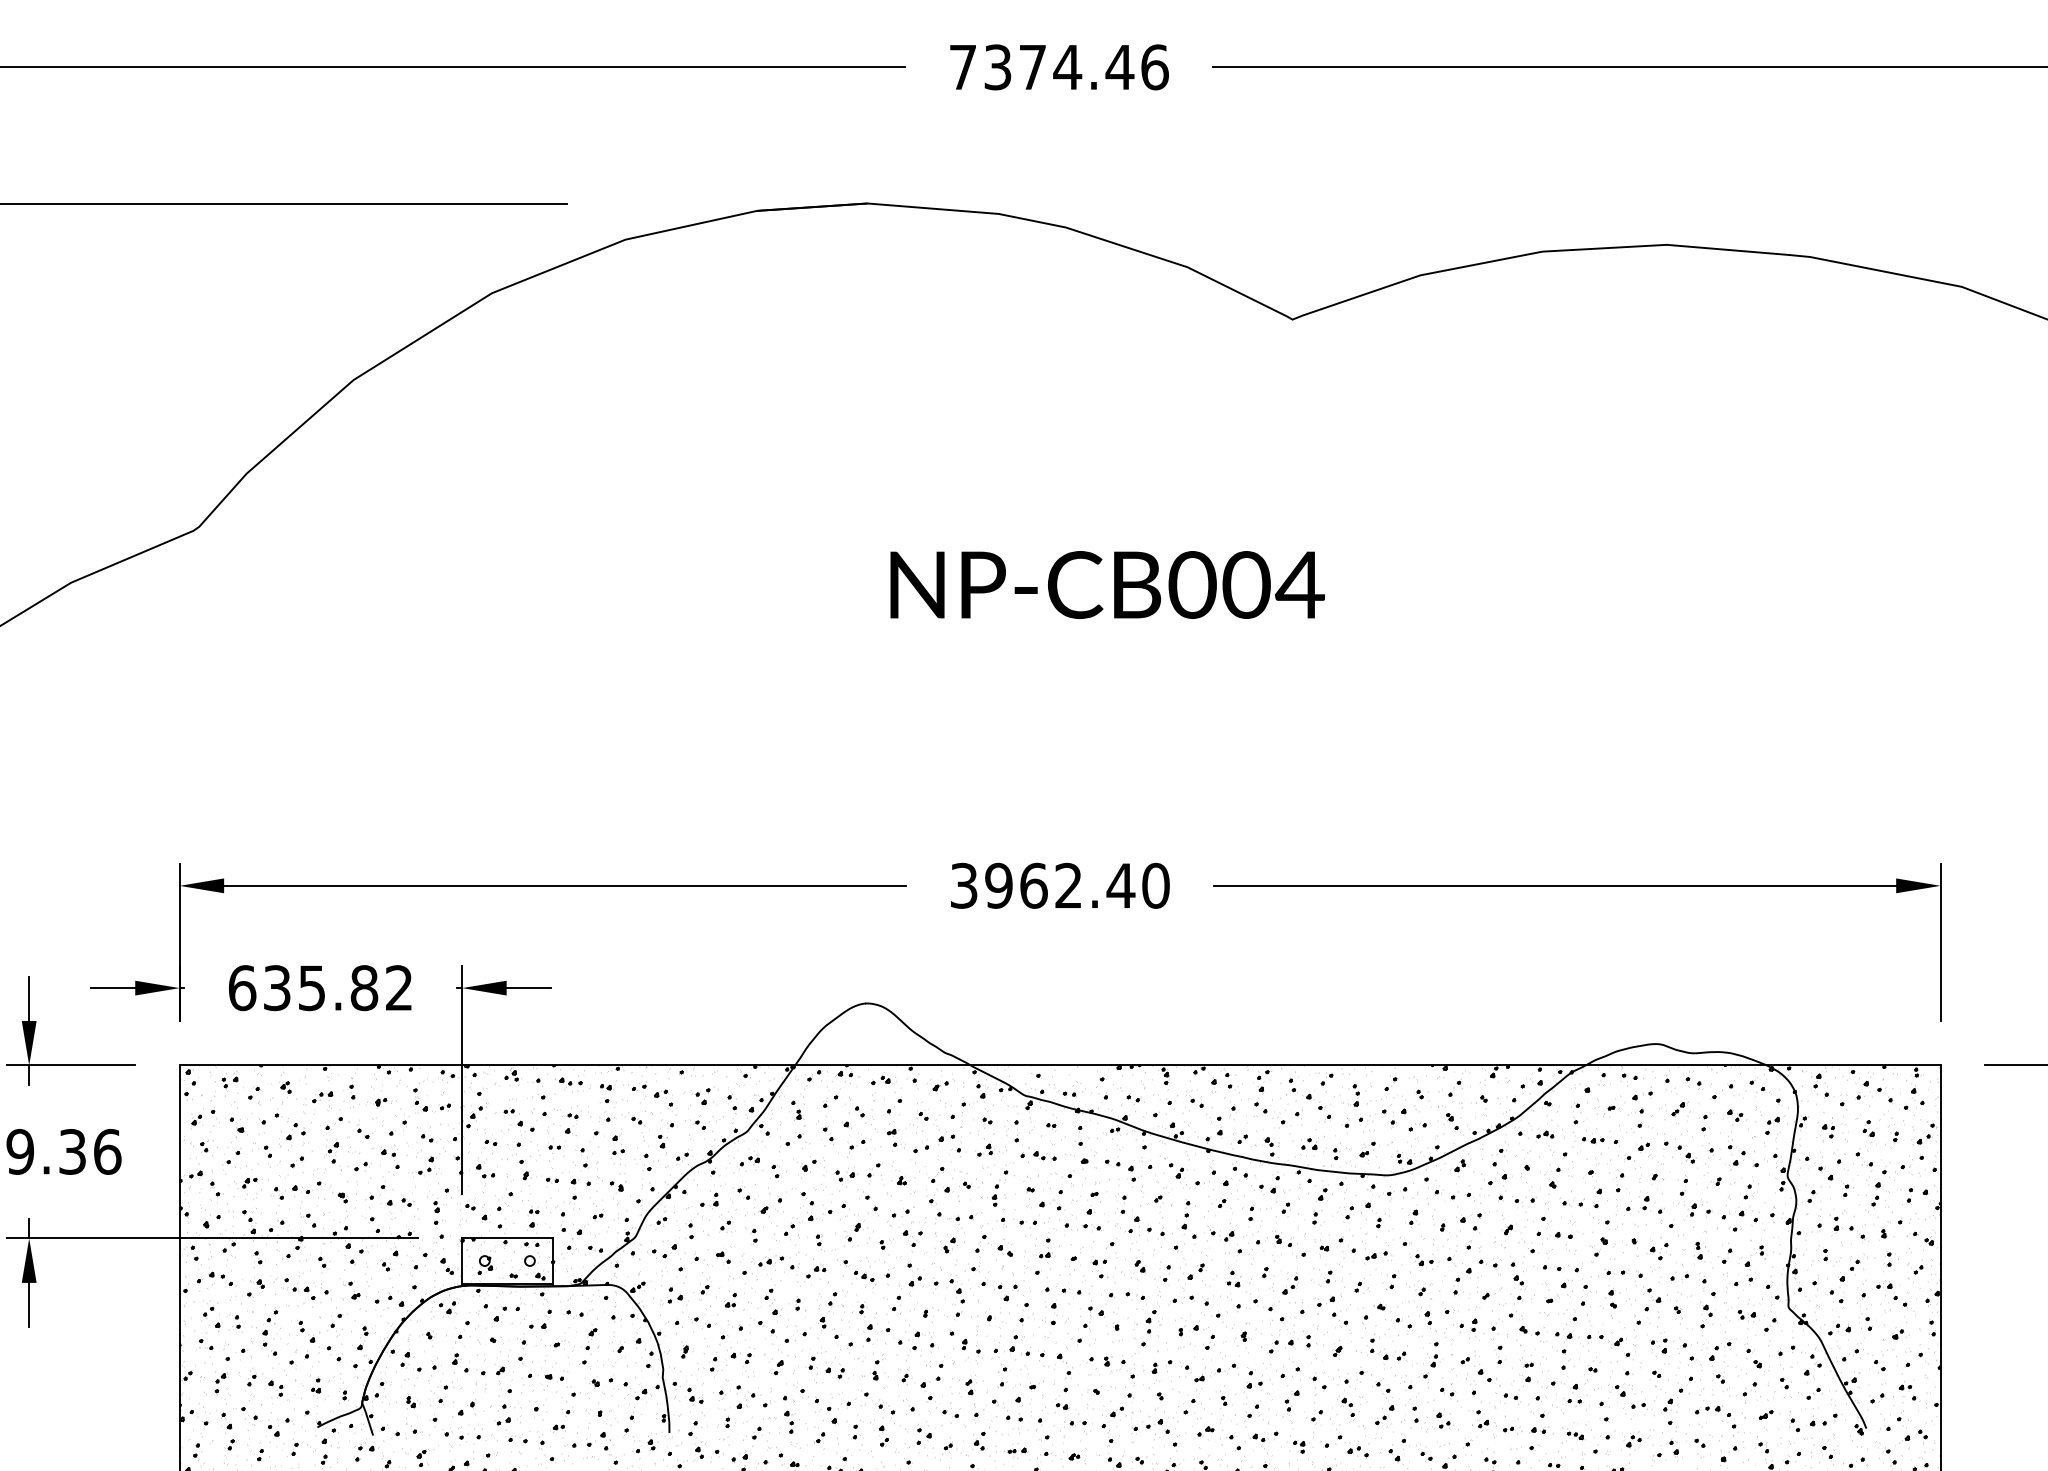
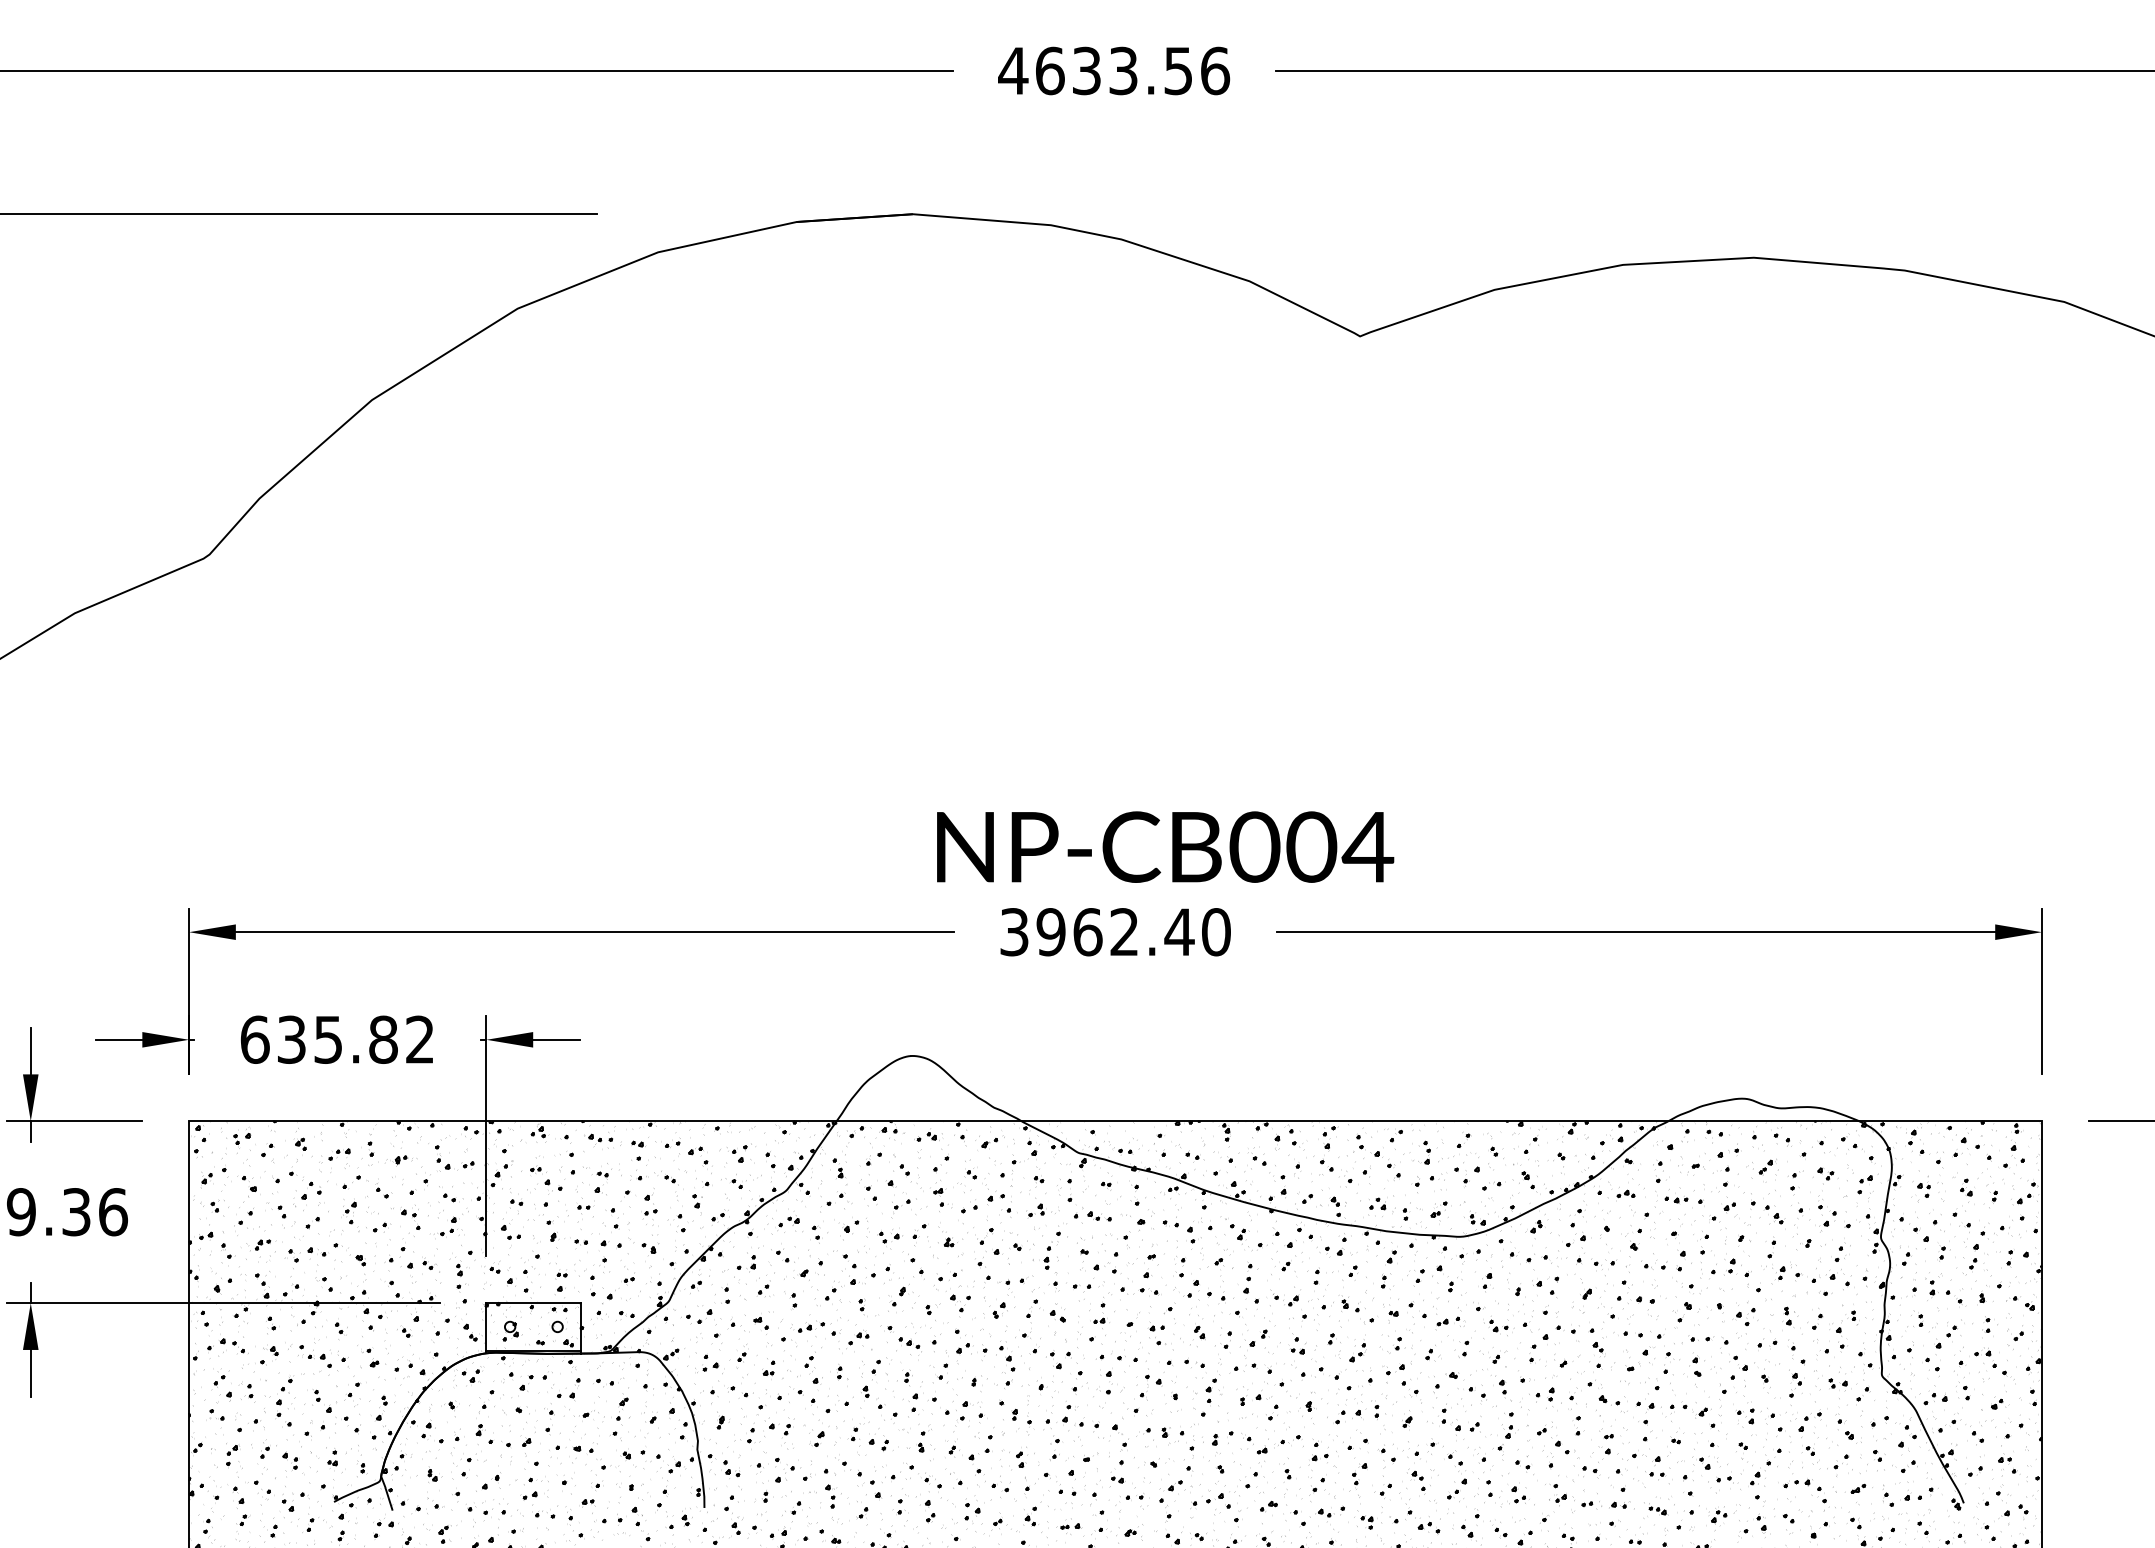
text: (1041, 67) -> (1095, 71), 7374.46 -> 4633.56
text: (1107, 584) -> (1165, 846), moved

